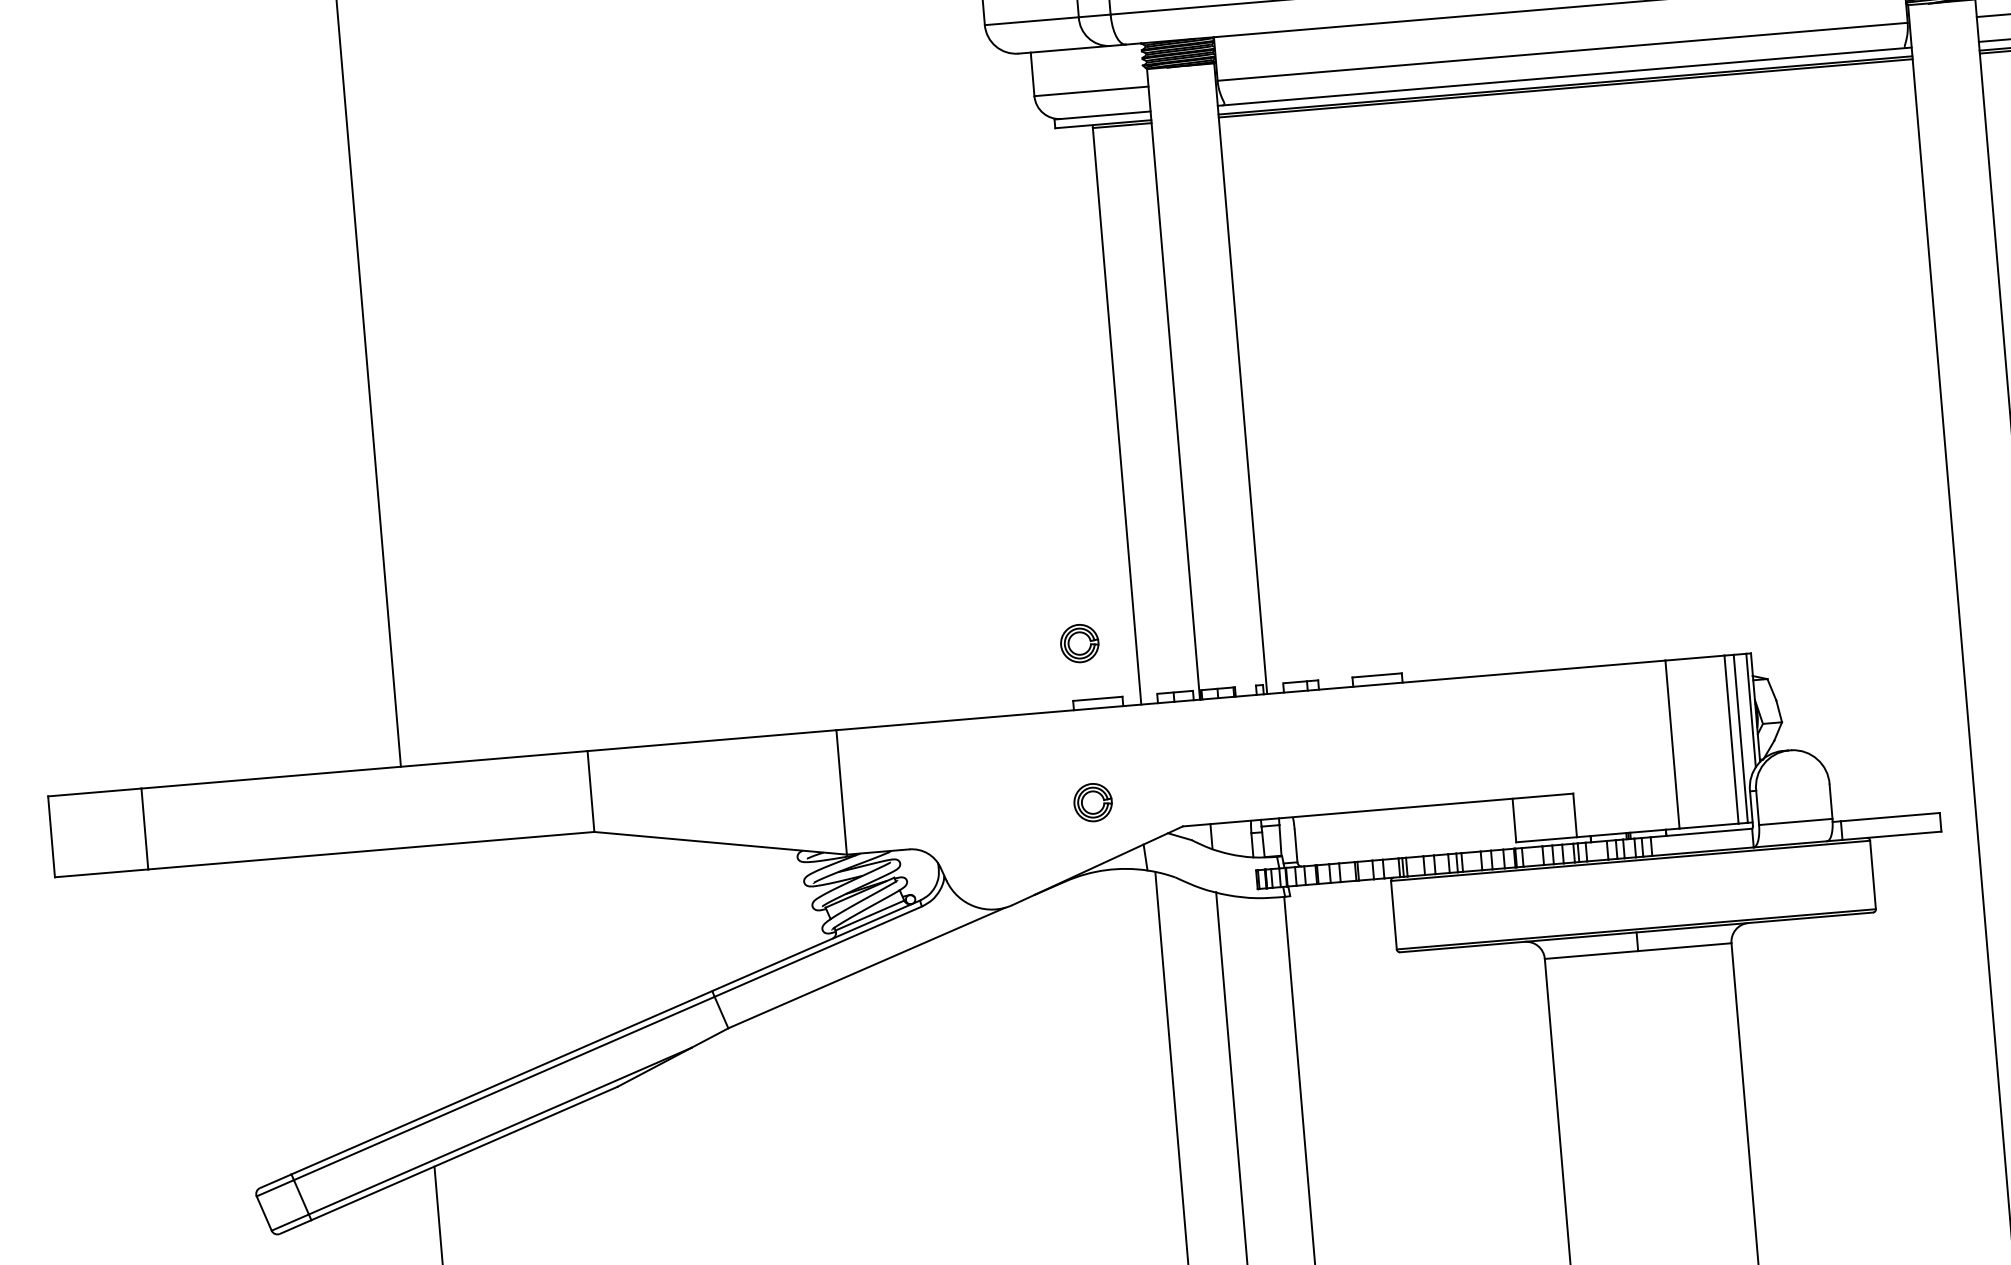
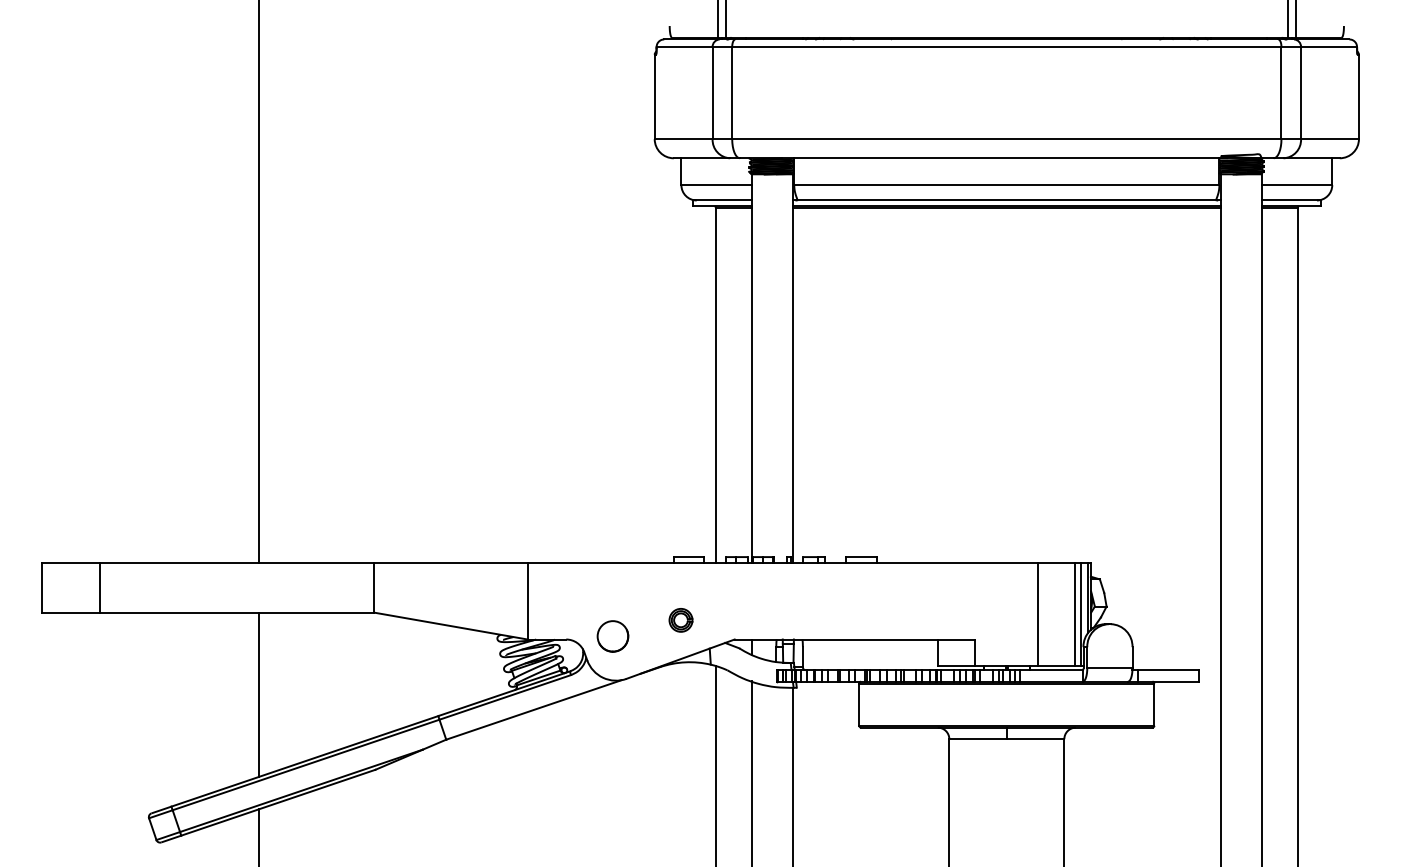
part: (1078, 643) -> (680, 522), removed
part: (984, 838) -> (612, 636), added
line: (419, 980) -> (259, 694), added

